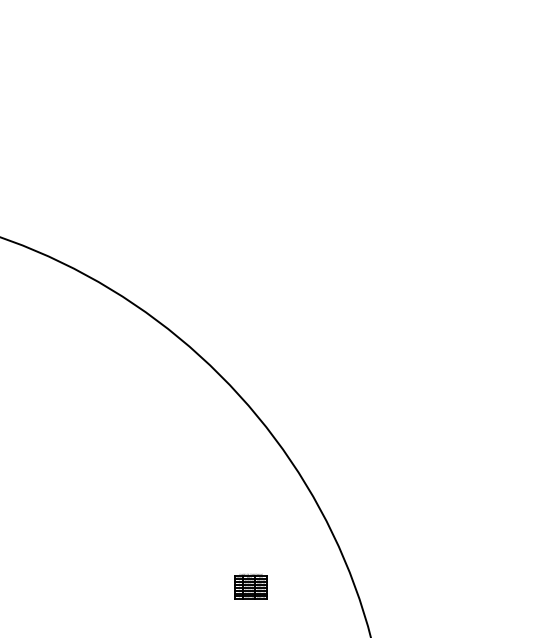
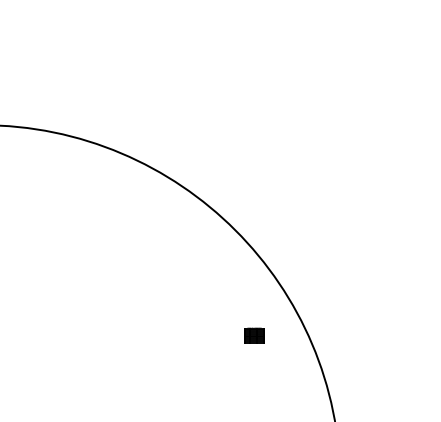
part: (251, 587) -> (254, 335), moved

